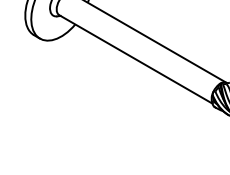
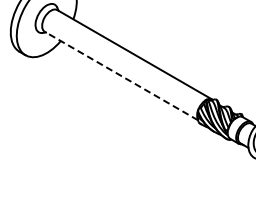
line: (136, 59) -> (121, 76), solid -> dashed

